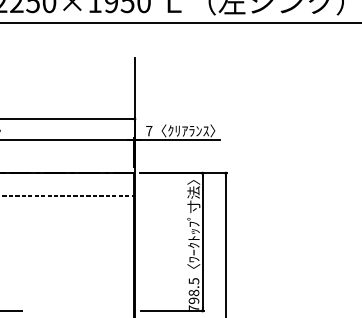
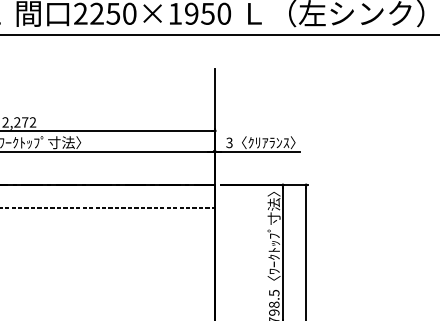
text: (149, 130) -> (229, 142), 7 -> 3

